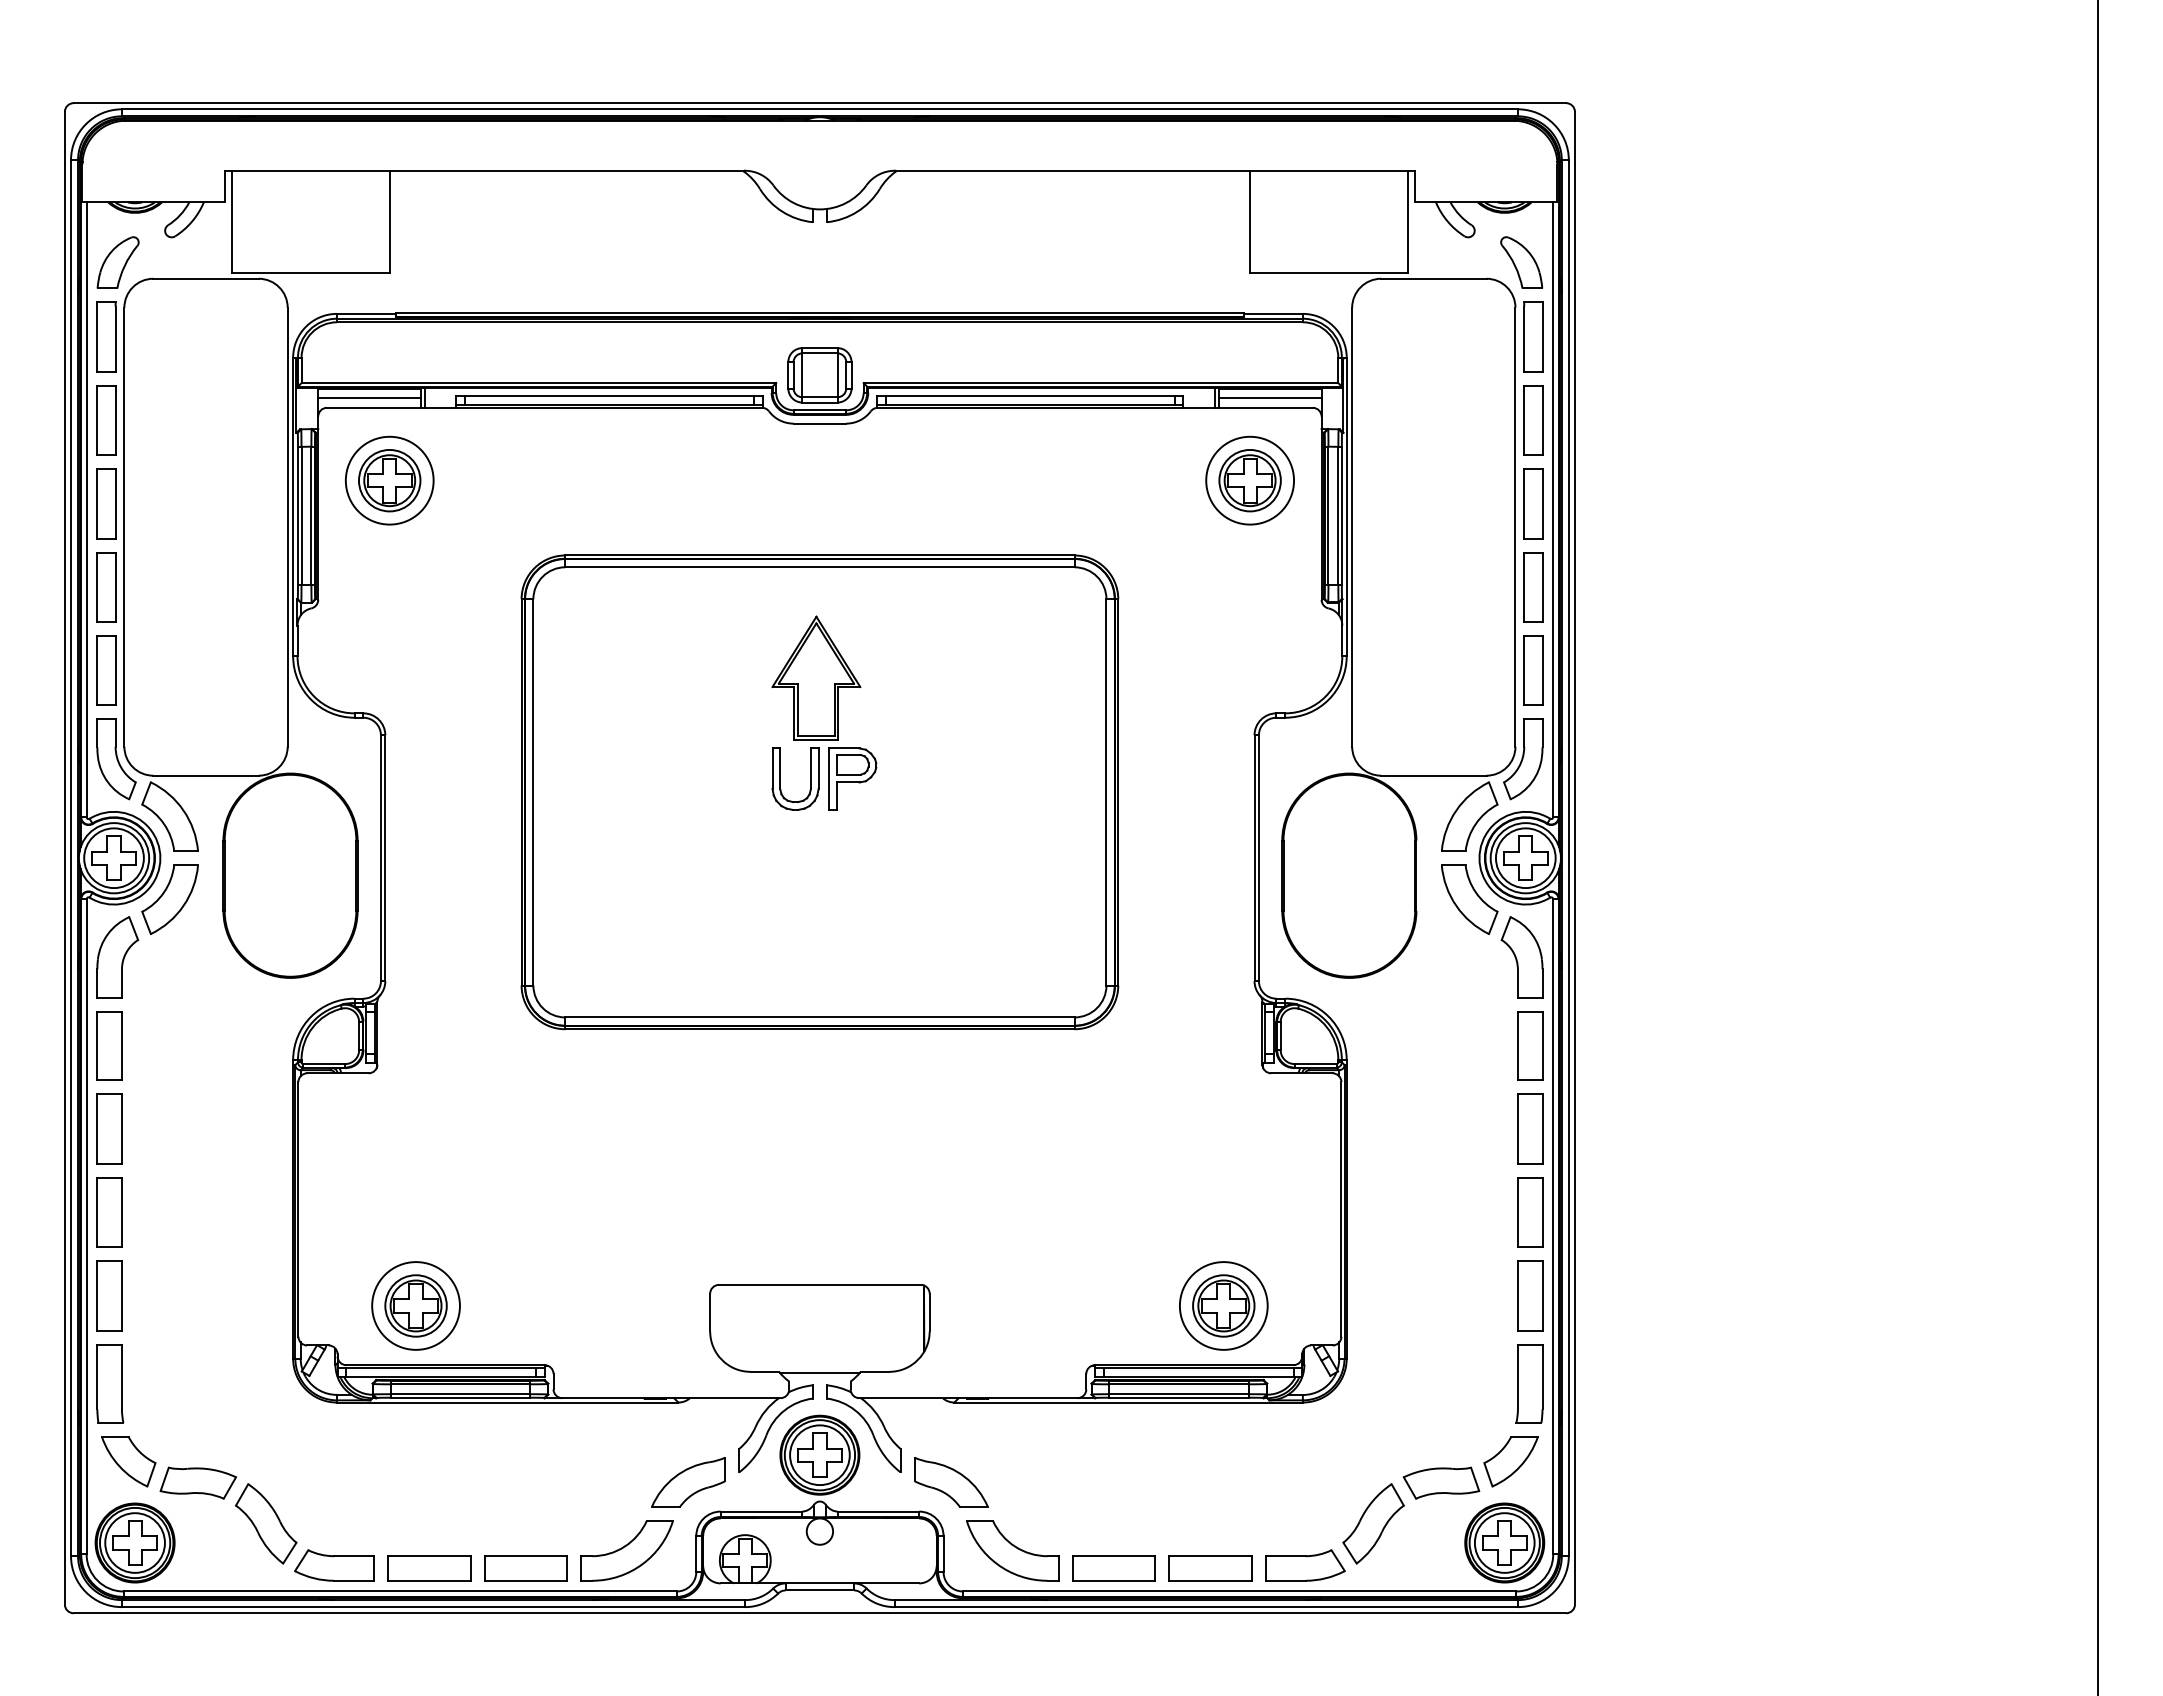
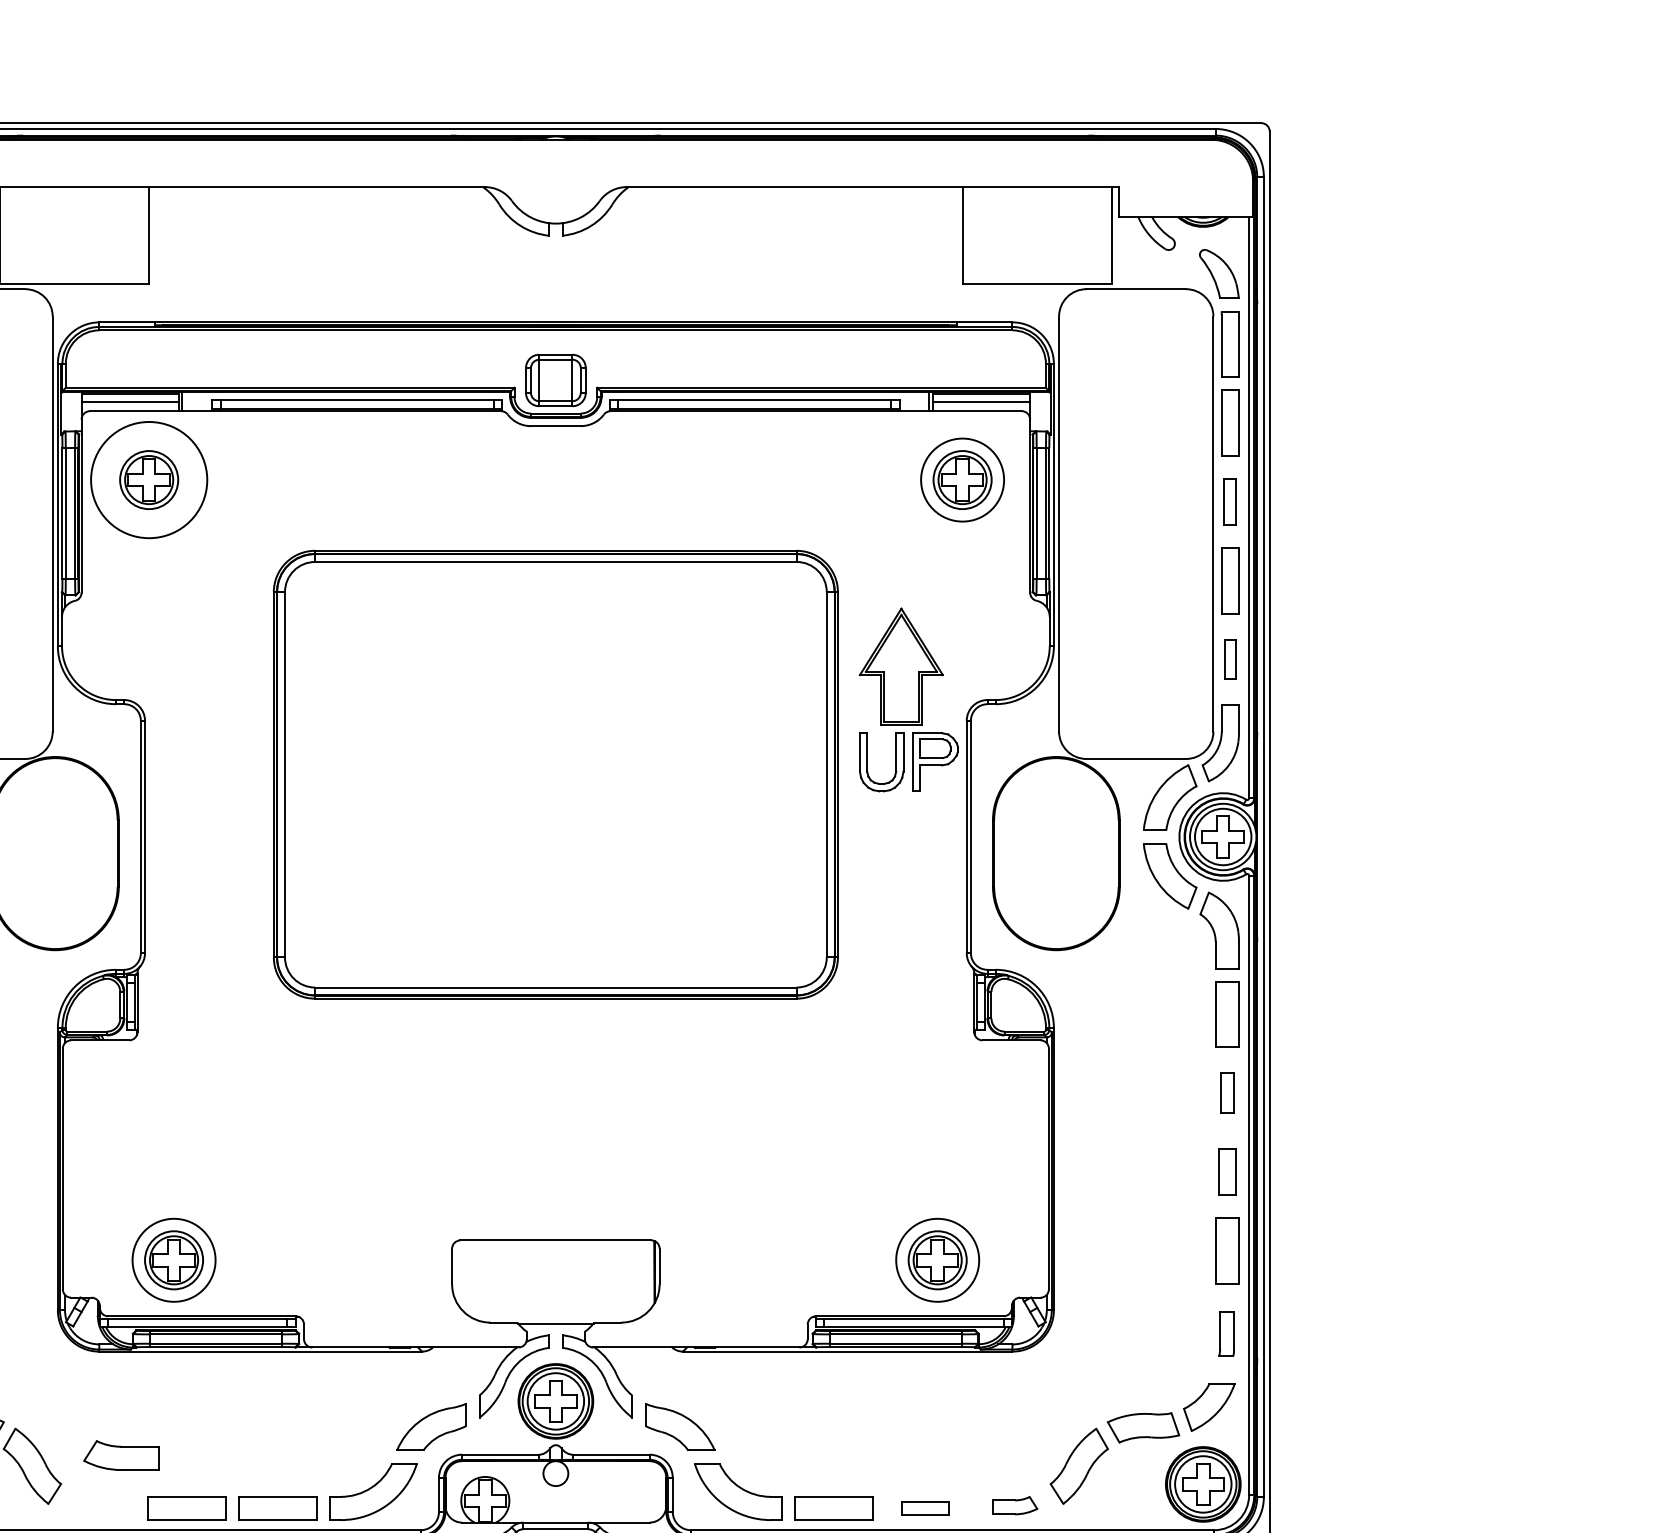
circle: (389, 480) -> (148, 479), size x1.4
part: (1533, 503) -> (1230, 501), size x0.7
part: (1533, 670) -> (1230, 659), size x0.6
part: (824, 712) -> (909, 699), moved
part: (1530, 1128) -> (1227, 1092), size x0.6
part: (1530, 1212) -> (1227, 1171), size x0.7
part: (1529, 1383) -> (1226, 1333), size x0.6
part: (334, 1565) -> (121, 1455), moved
part: (1305, 1565) -> (1014, 1505), size x0.6
part: (1210, 1568) -> (925, 1508), size x0.6

